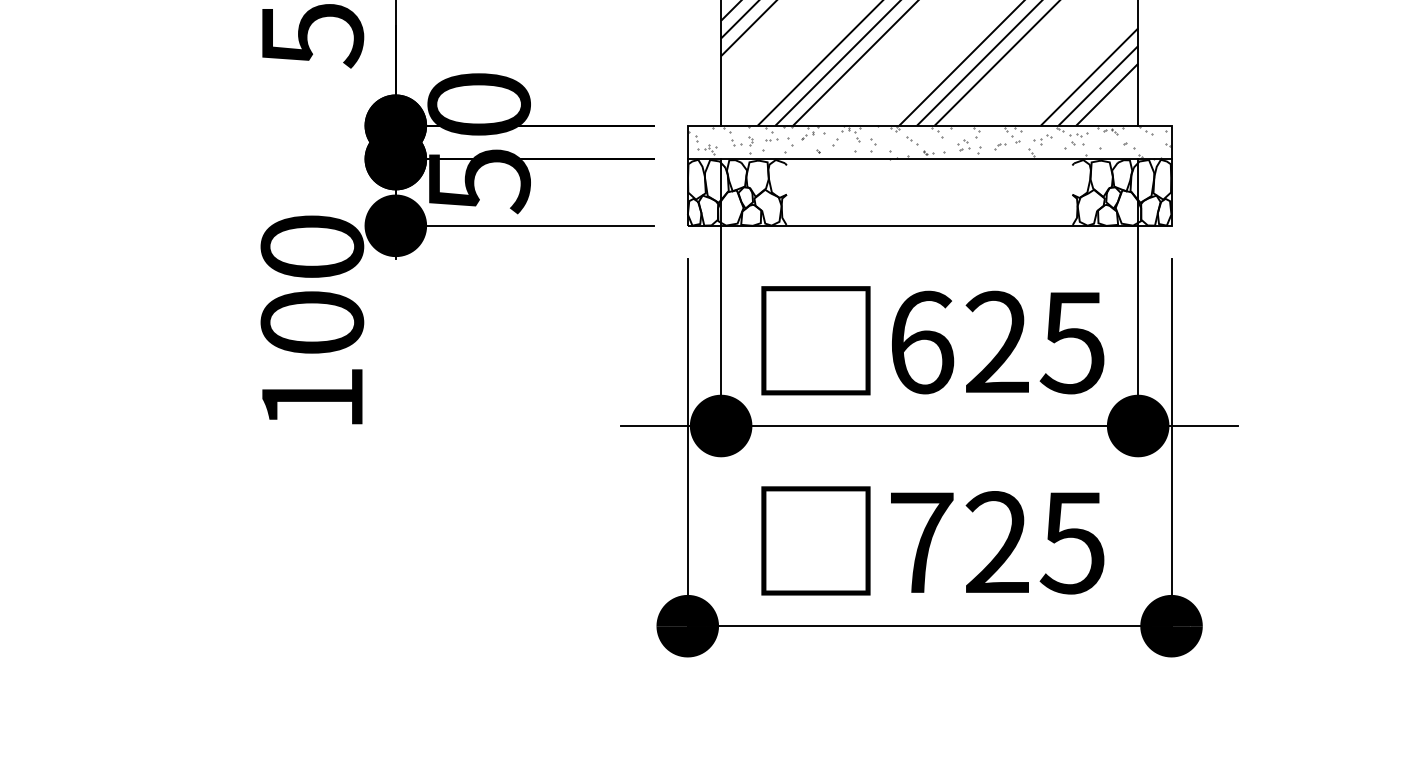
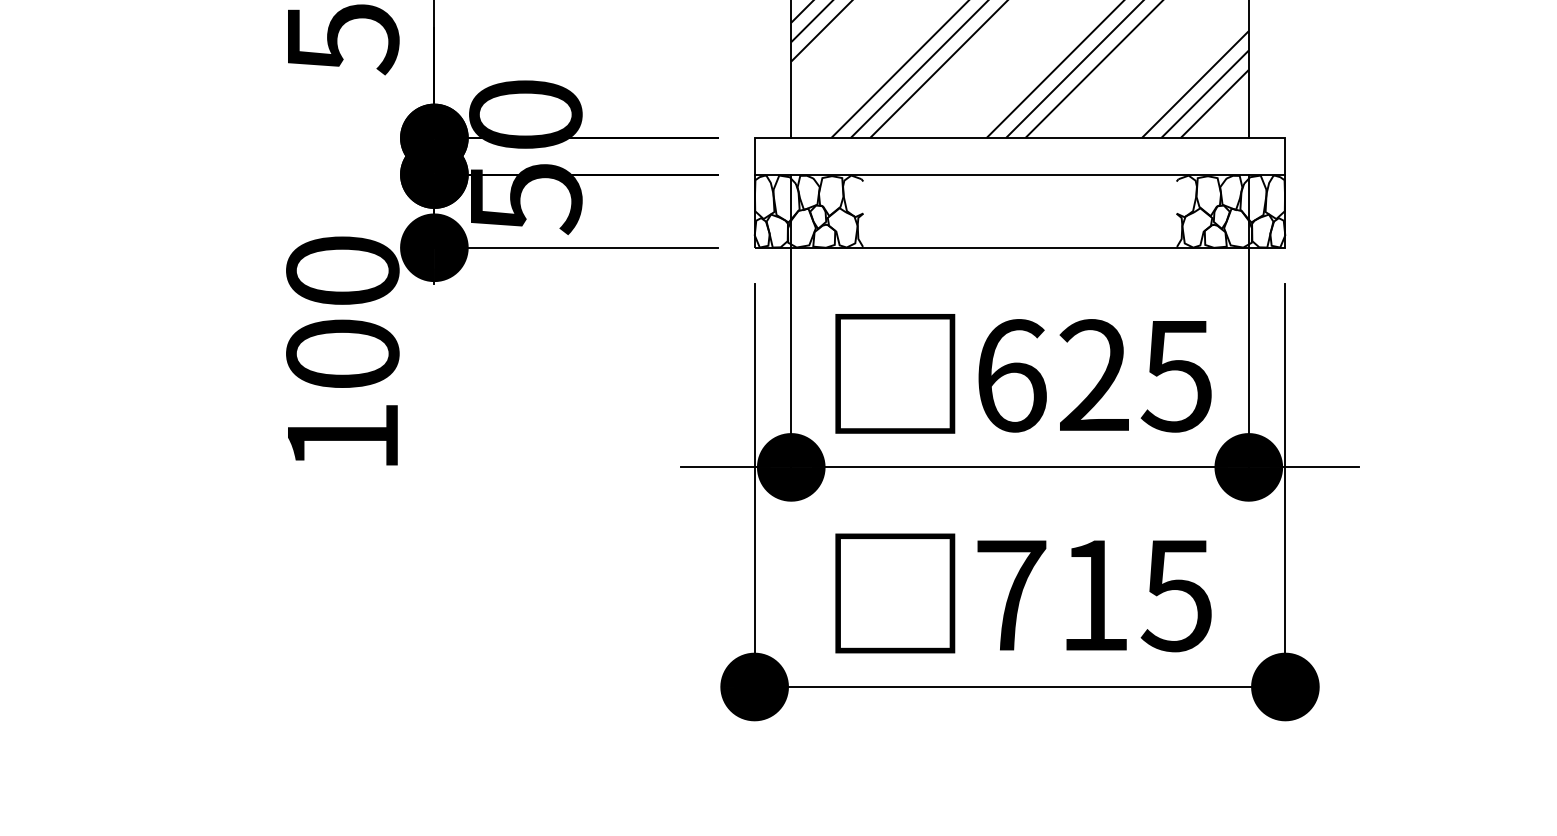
hatch: (929, 142) -> (1019, 156), removed
text: (996, 541) -> (1093, 594), 725 -> 715

